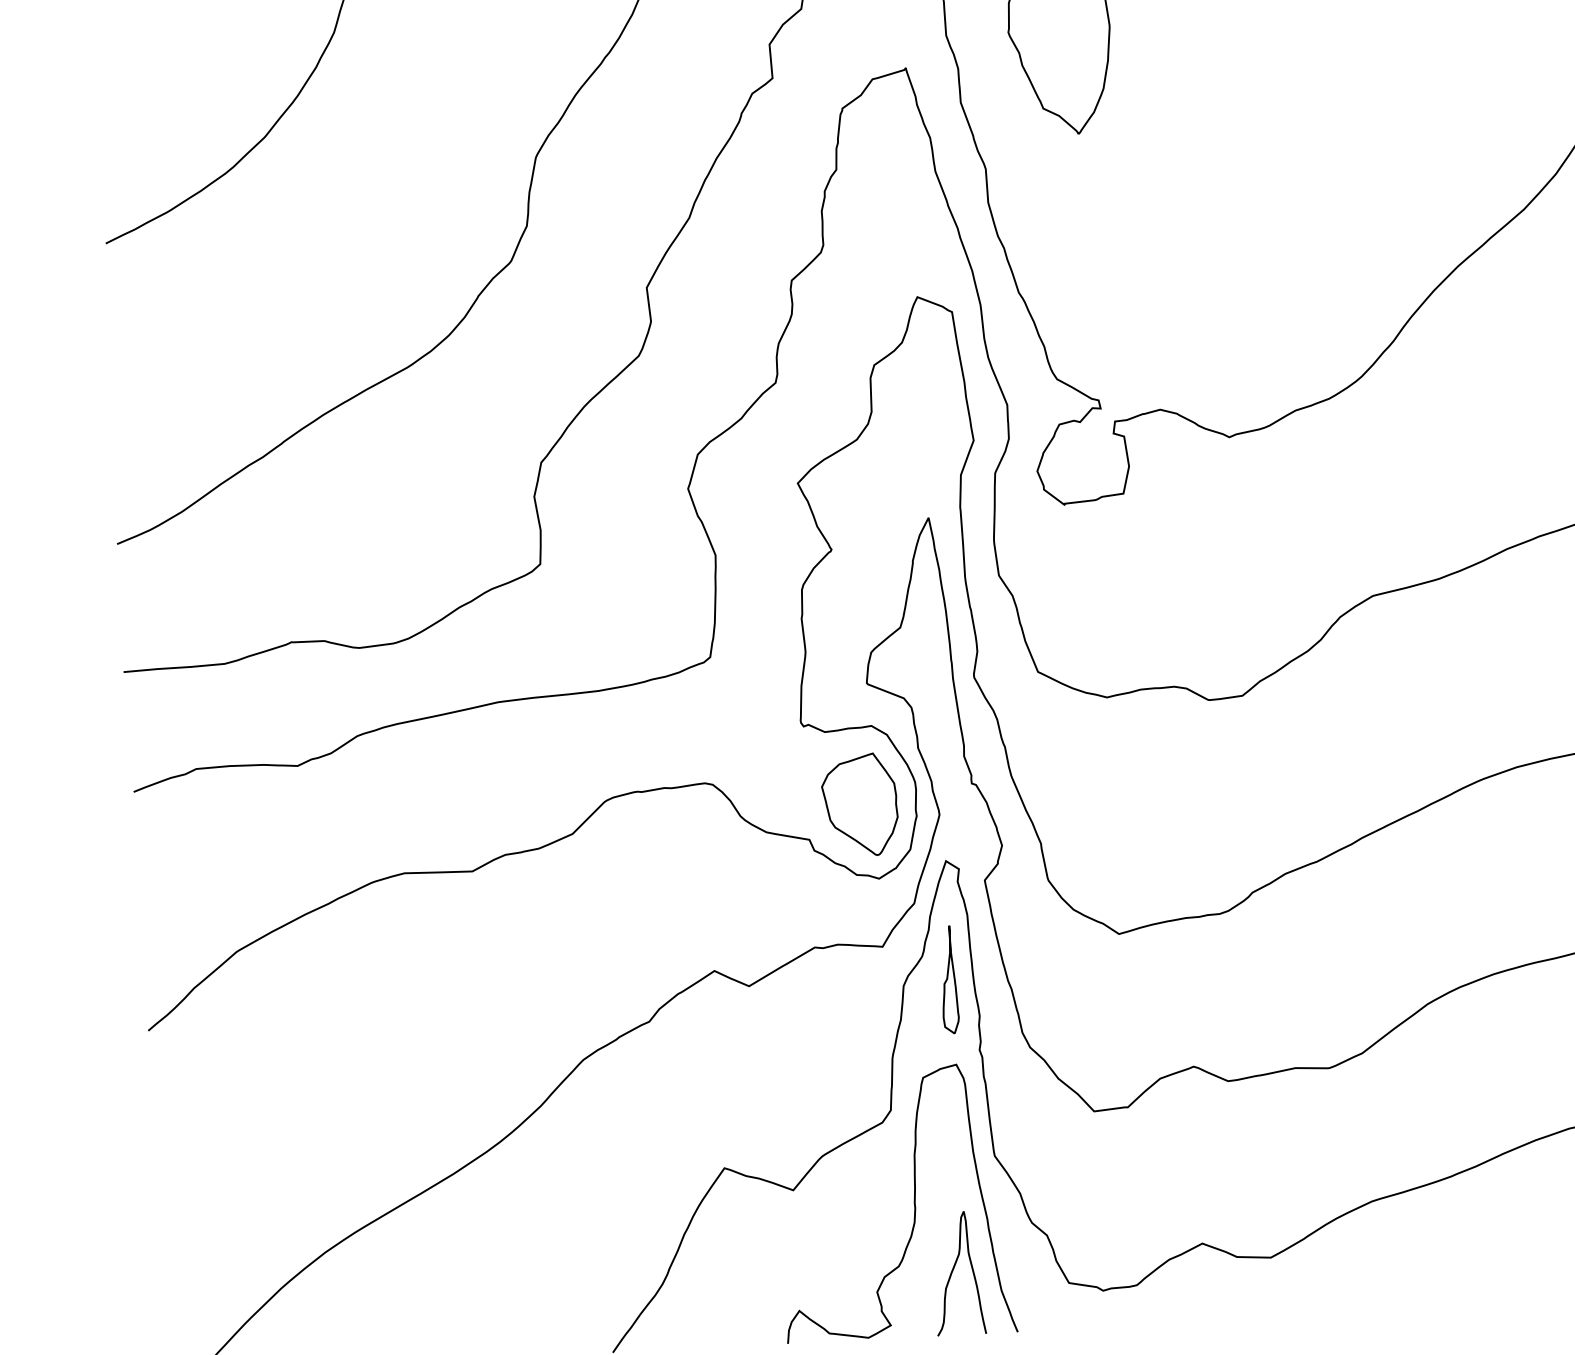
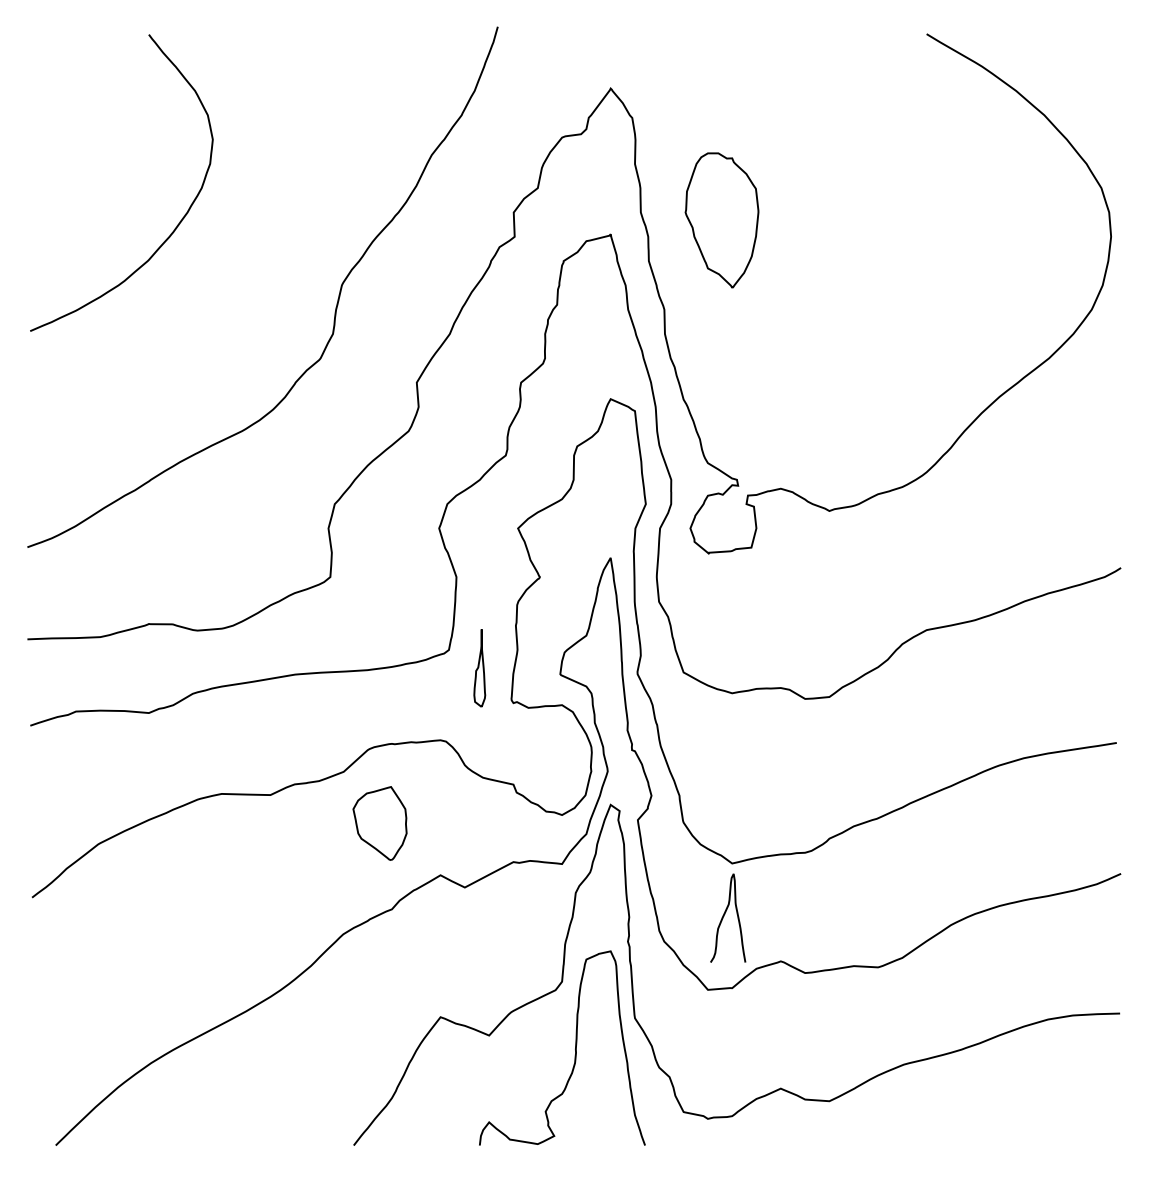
part: (859, 805) -> (379, 823), moved
part: (948, 980) -> (479, 668), moved
curve: (953, 1271) -> (724, 916), moved

